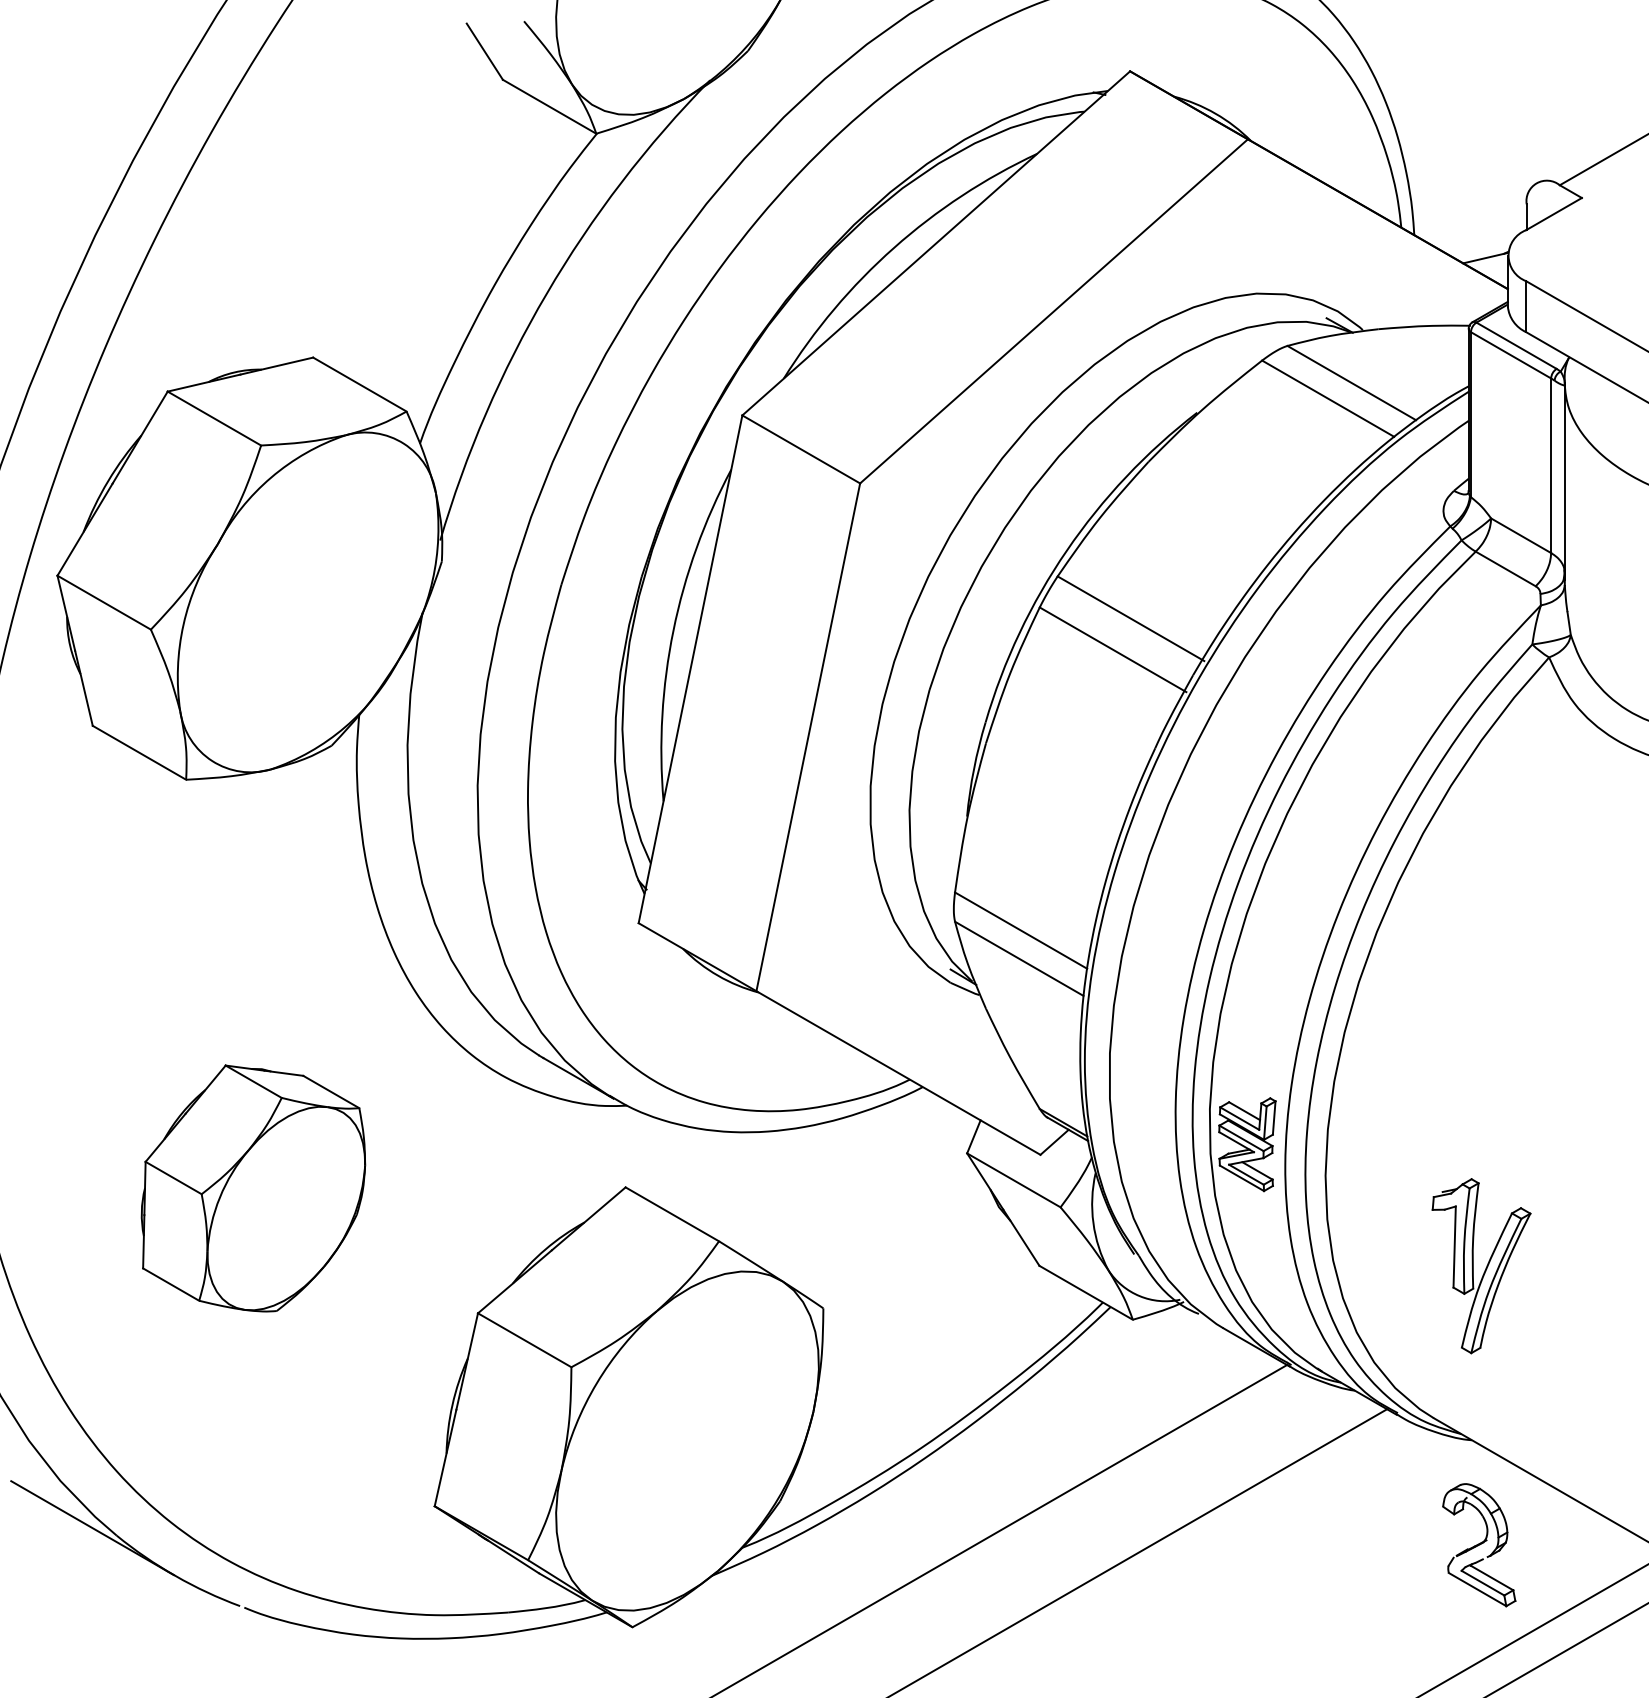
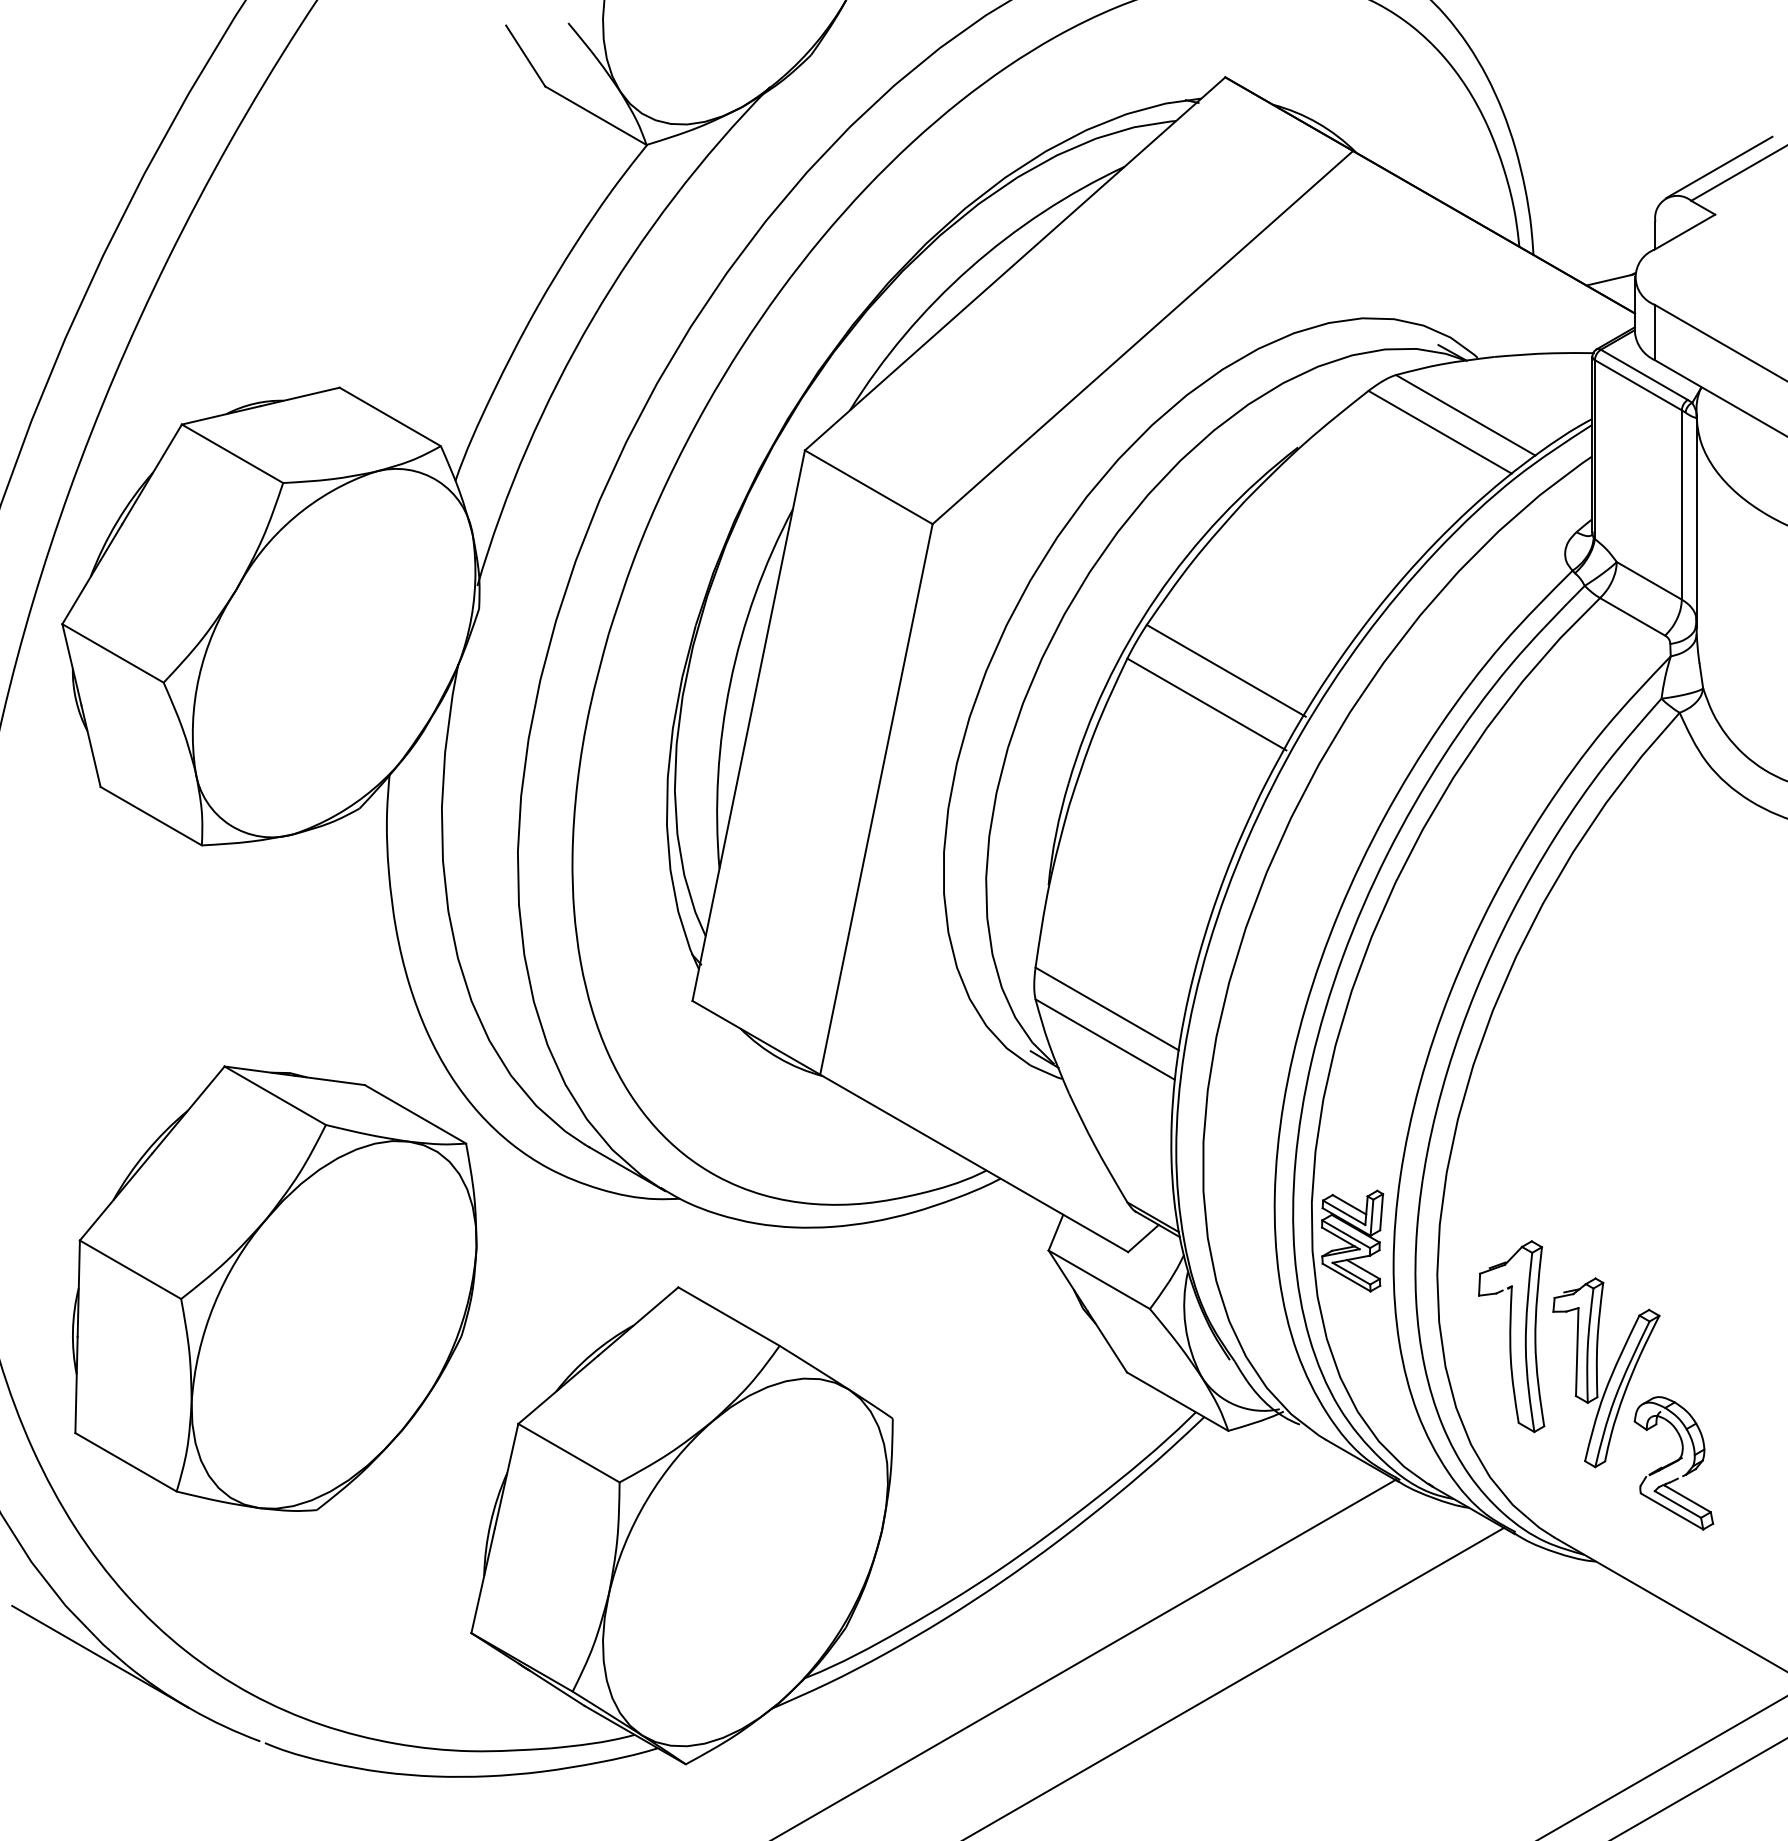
line: (1584, 154) -> (1718, 167), added
part: (253, 1188) -> (274, 1288), size x1.67
part: (1394, 1232) -> (1511, 1336), added
part: (1478, 1545) -> (1673, 1463), moved

